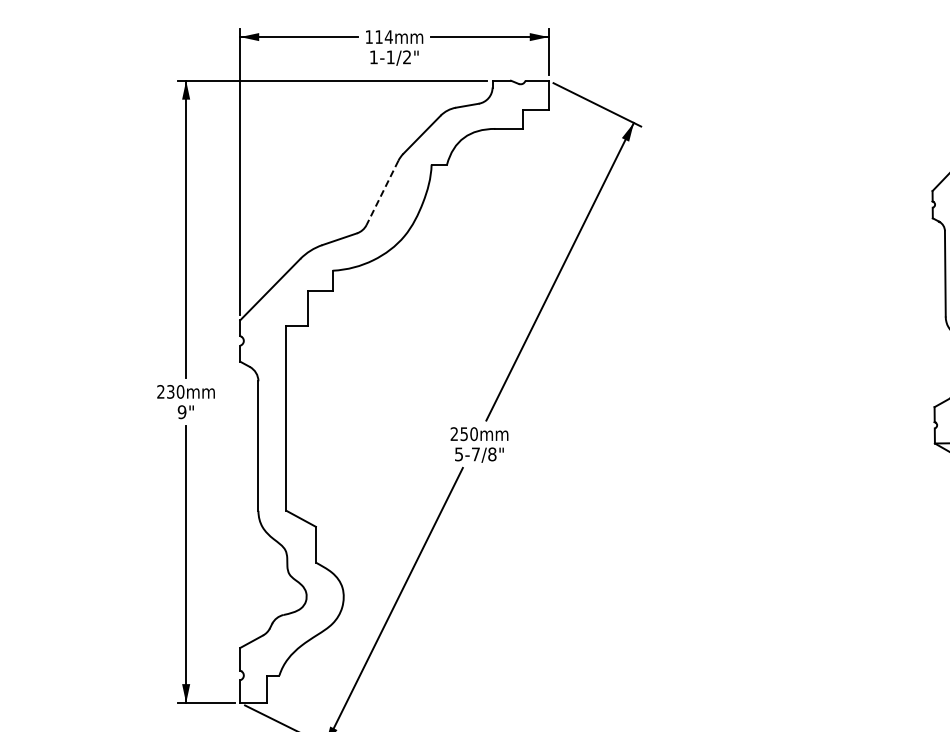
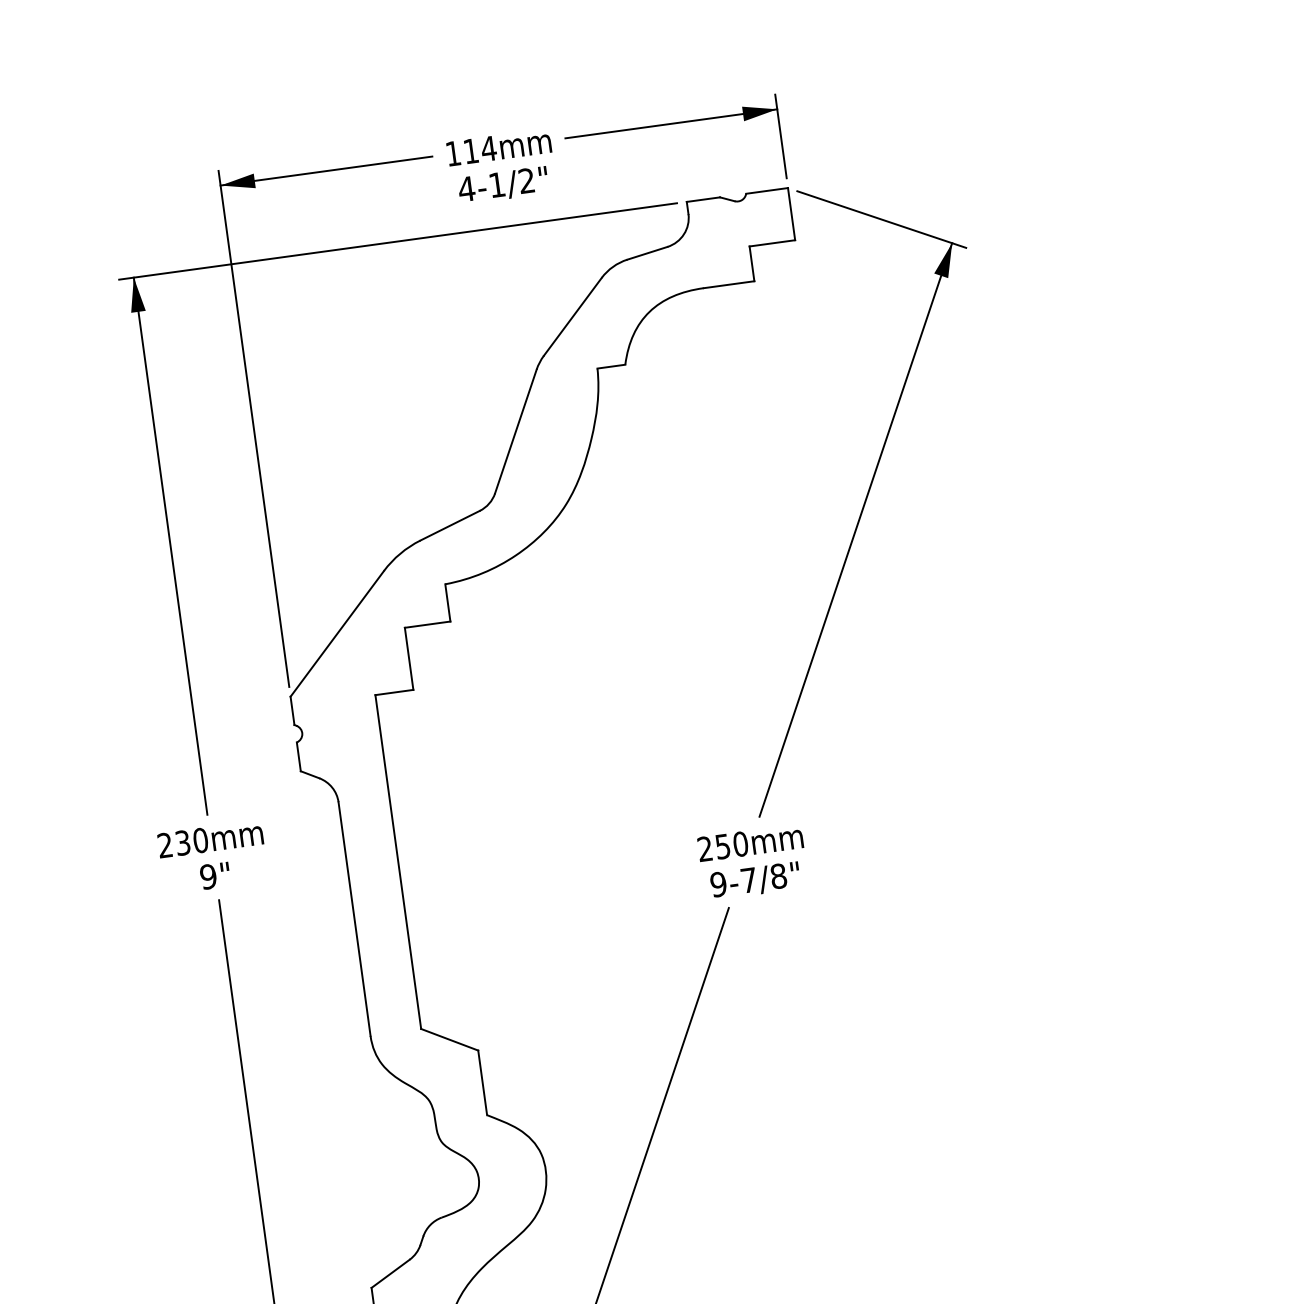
text: (373, 57) -> (466, 189), 1-1/2" -> 4-1/2"
line: (382, 192) -> (515, 430), dashed -> solid
text: (458, 453) -> (717, 883), 5-7/8" -> 9-7/8"

